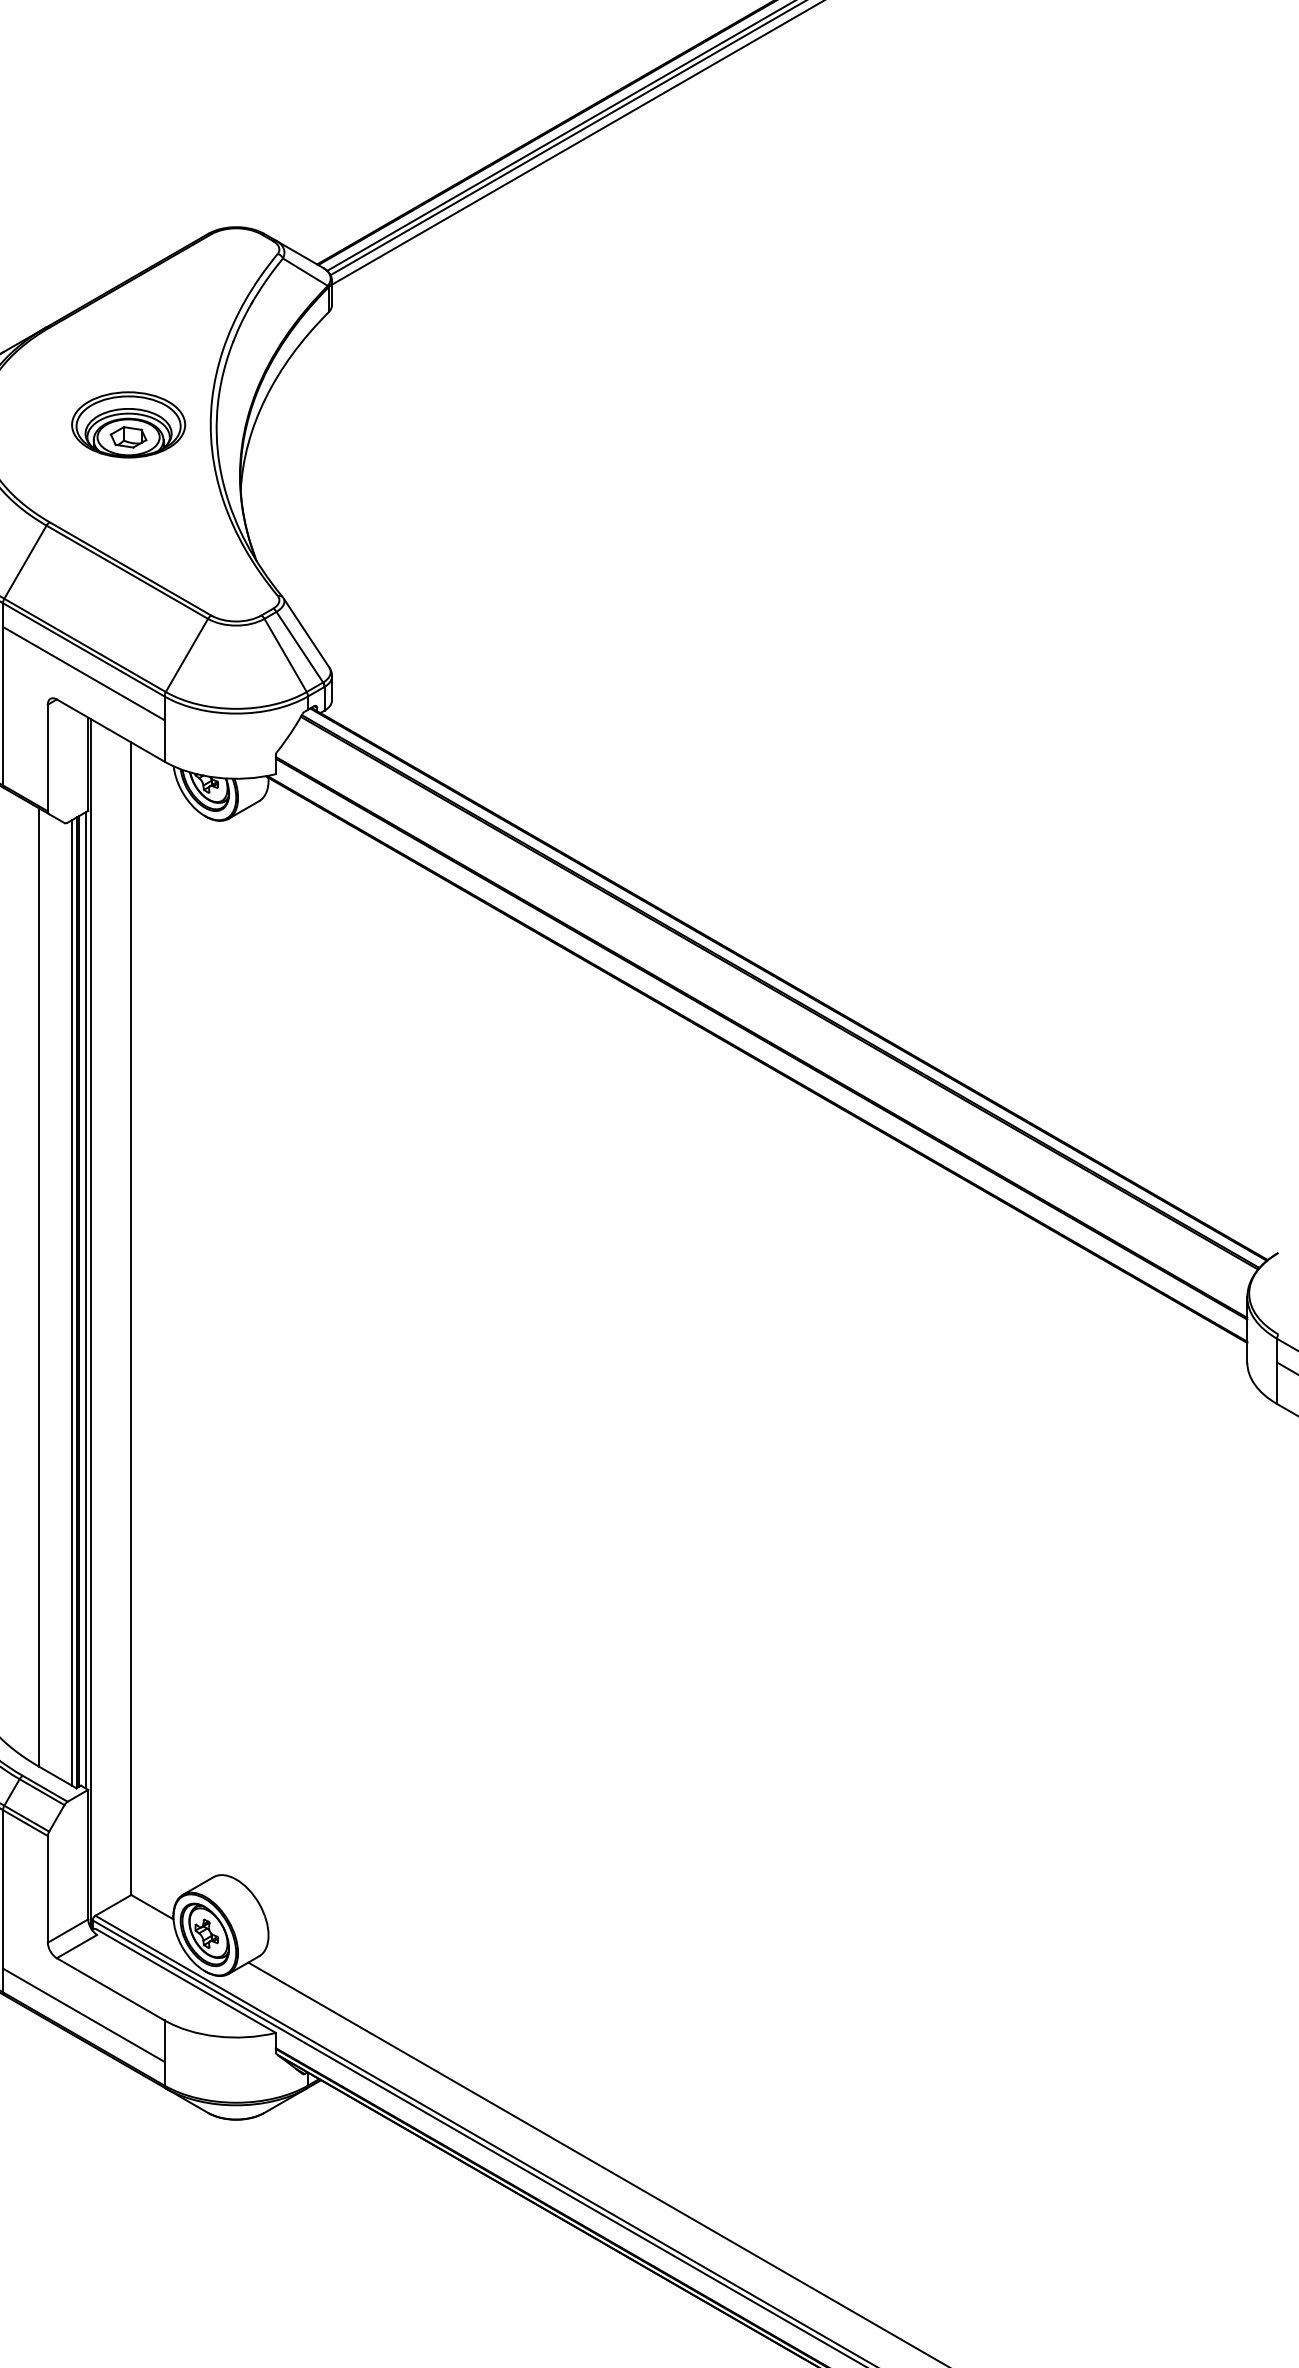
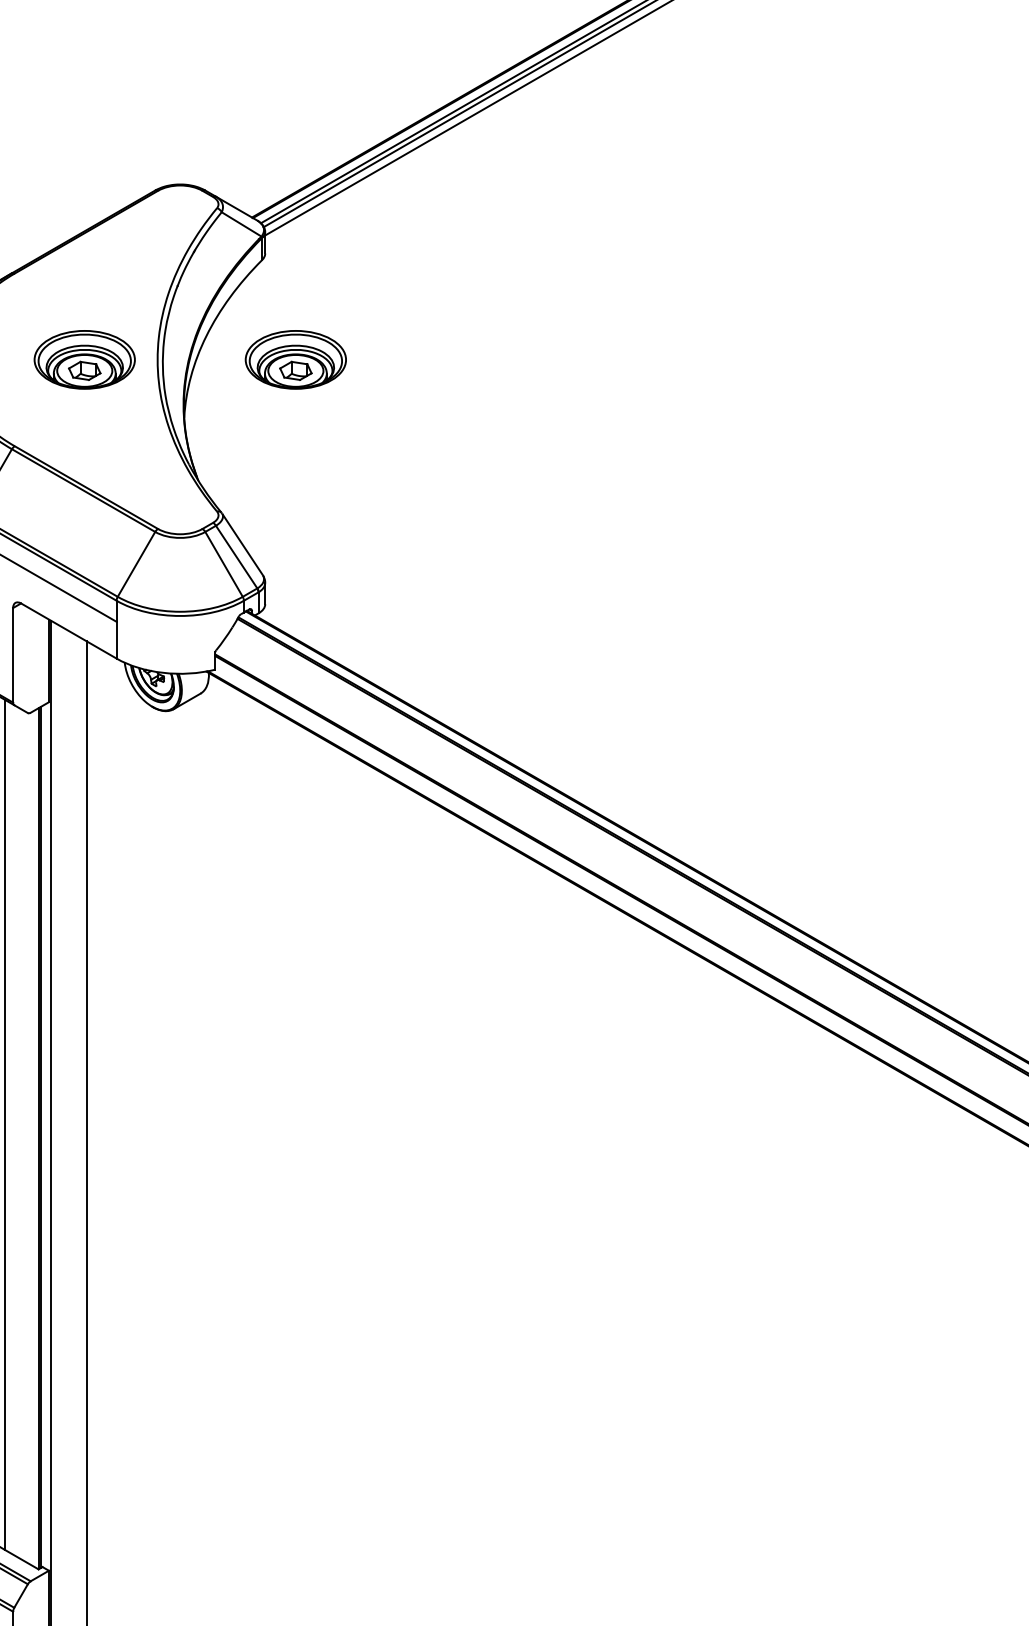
part: (366, 424) -> (295, 359), added
line: (85, 1300) -> (46, 1136), removed
line: (72, 1302) -> (34, 1138), removed

